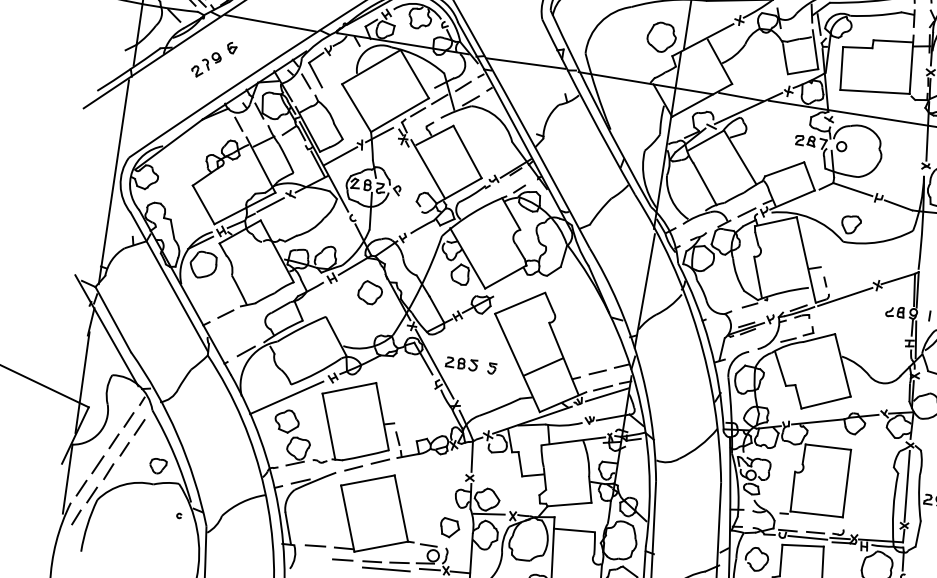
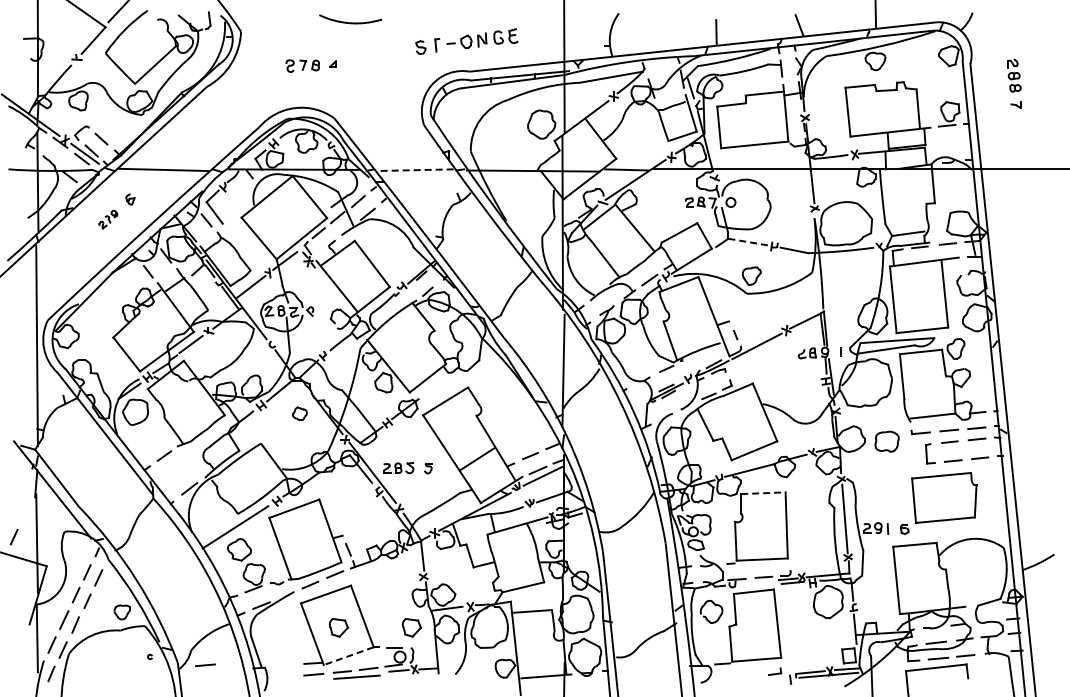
line: (526, 63) -> (415, 170), solid -> dashed
part: (206, 64) -> (108, 219), size x0.7
line: (853, 190) -> (748, 242), solid -> dashed
part: (370, 292) -> (300, 413), size x0.6
line: (59, 371) -> (13, 536), added
line: (828, 447) -> (763, 493), solid -> dashed
part: (375, 515) -> (338, 627), added
line: (808, 537) -> (757, 583), removed
line: (315, 546) -> (205, 665), moved
line: (380, 547) -> (348, 656), solid -> dashed

